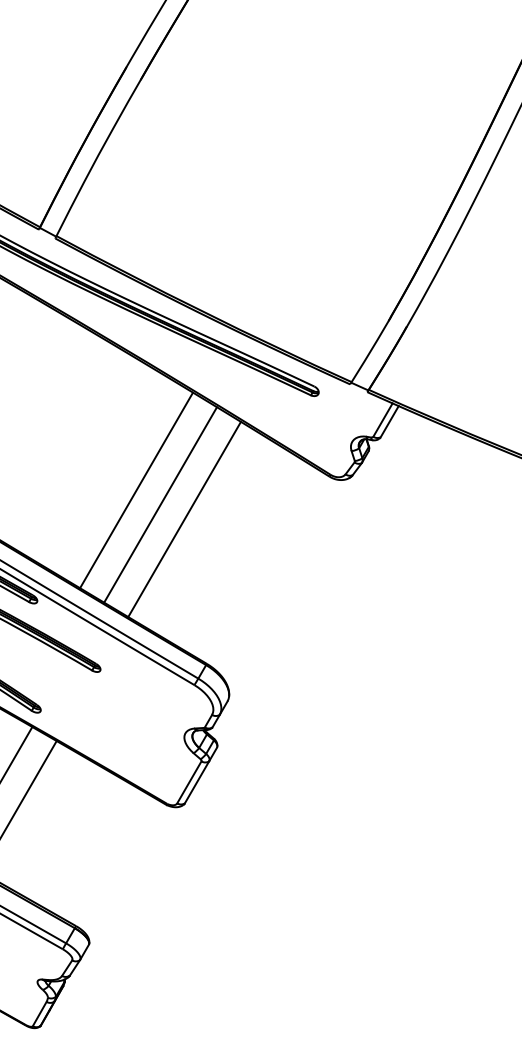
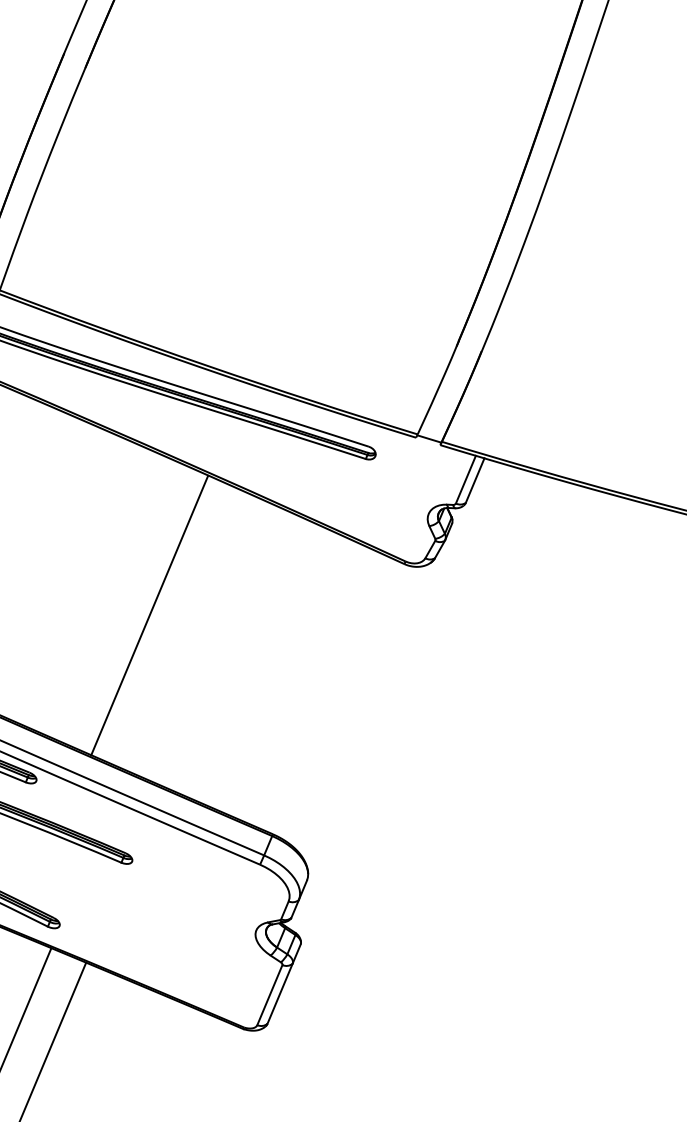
line: (160, 504) -> (184, 630), removed
line: (184, 519) -> (218, 645), removed

